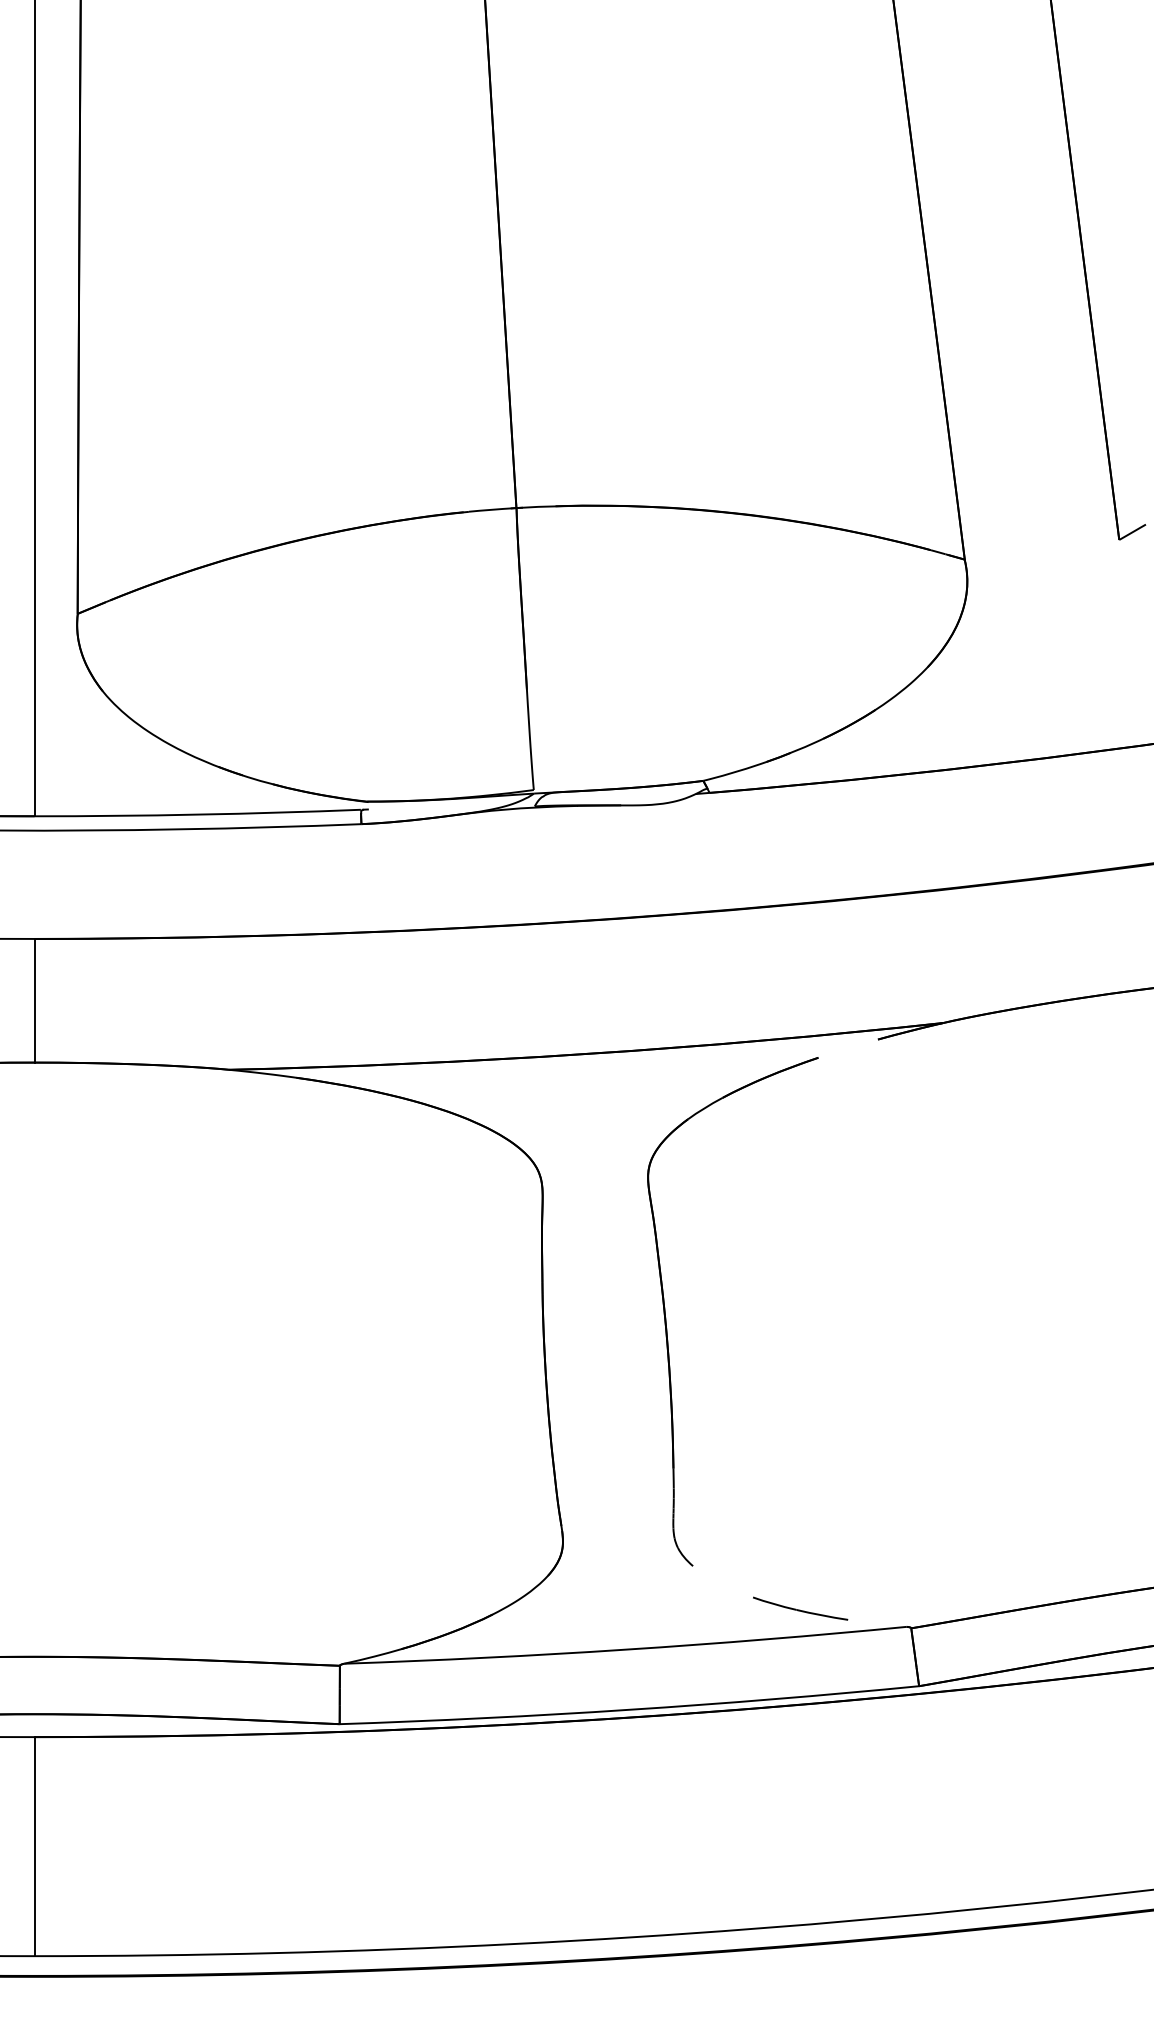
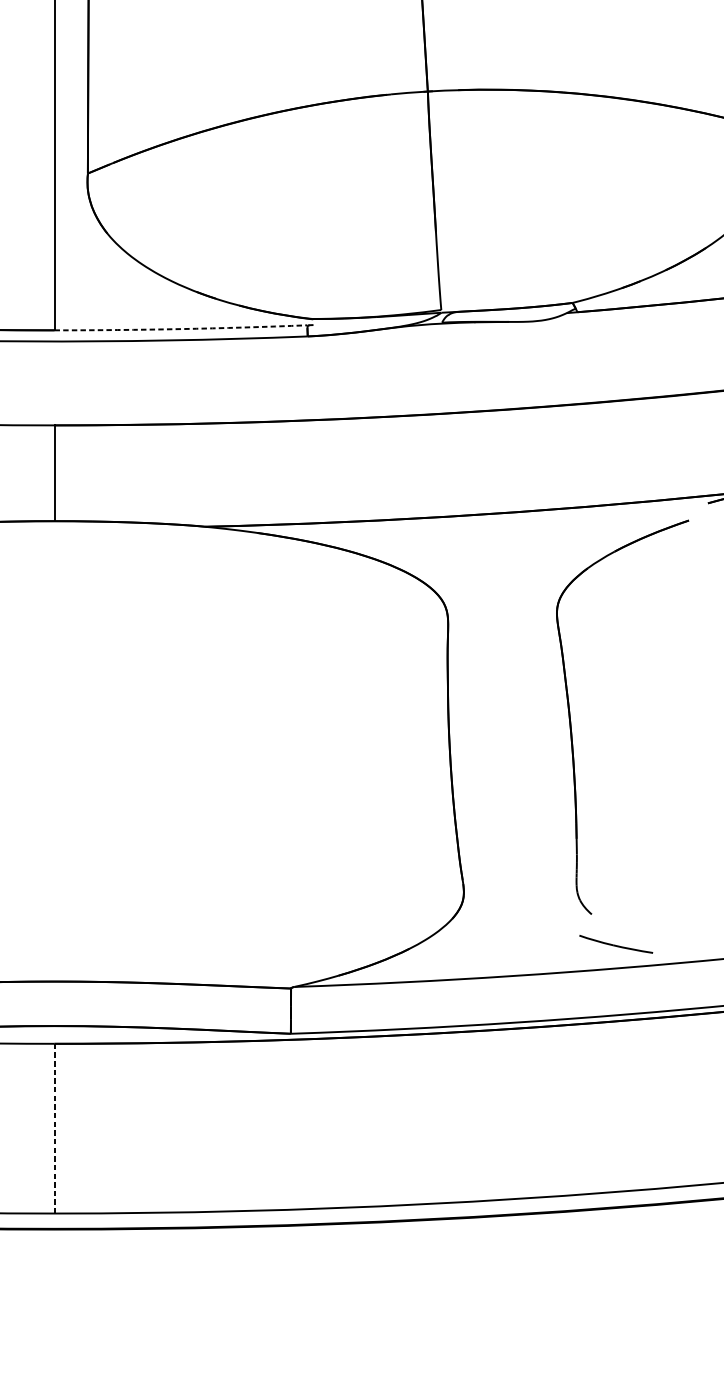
arc: (197, 814) -> (180, 328), solid -> dashed
part: (666, 1317) -> (571, 721), moved
part: (800, 1608) -> (616, 944), moved
line: (34, 1846) -> (54, 1128), solid -> dashed

